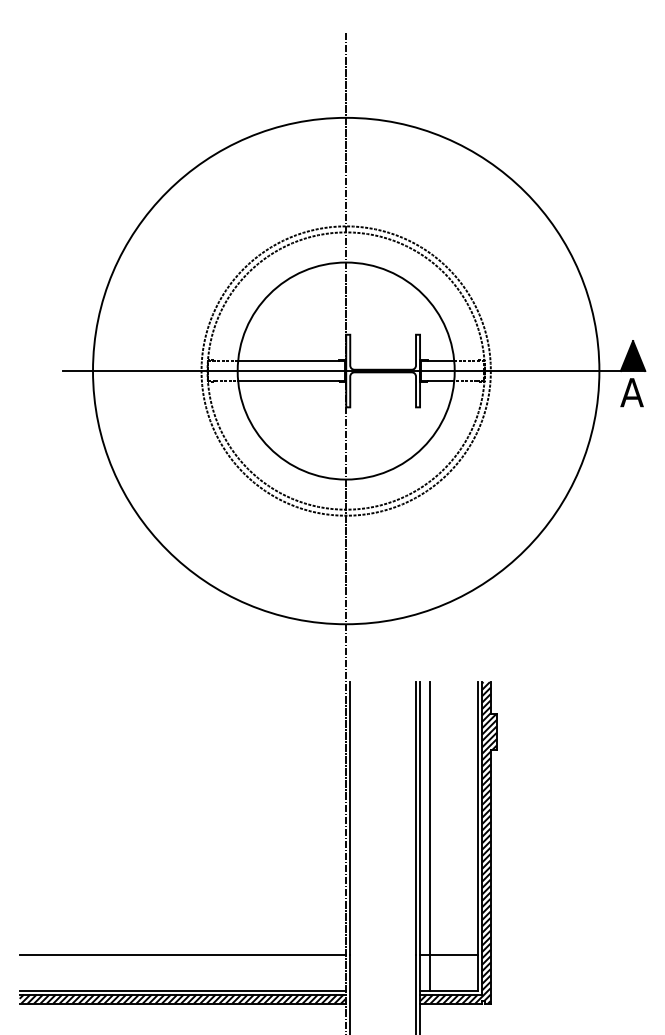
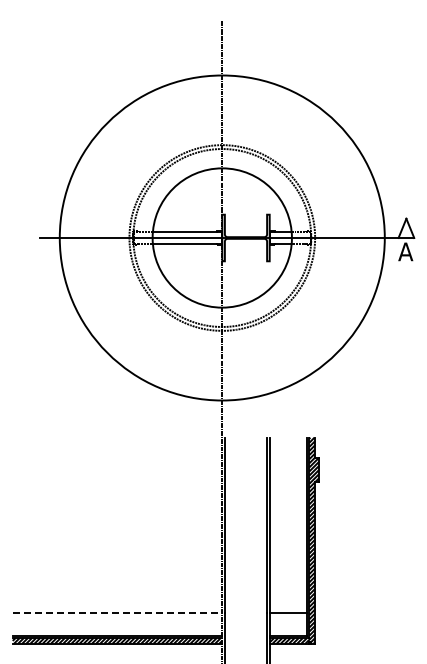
fill: (633, 356) -> (406, 228), removed
line: (429, 836) -> (275, 536), removed
line: (182, 954) -> (117, 612), solid -> dashed

